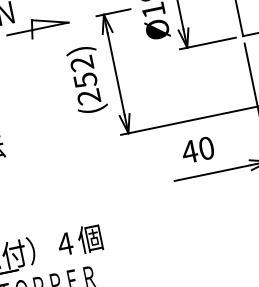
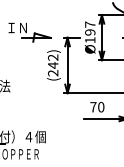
text: (86, 80) -> (53, 65), (252) -> (242)
text: (190, 152) -> (93, 107), 40 -> 70

